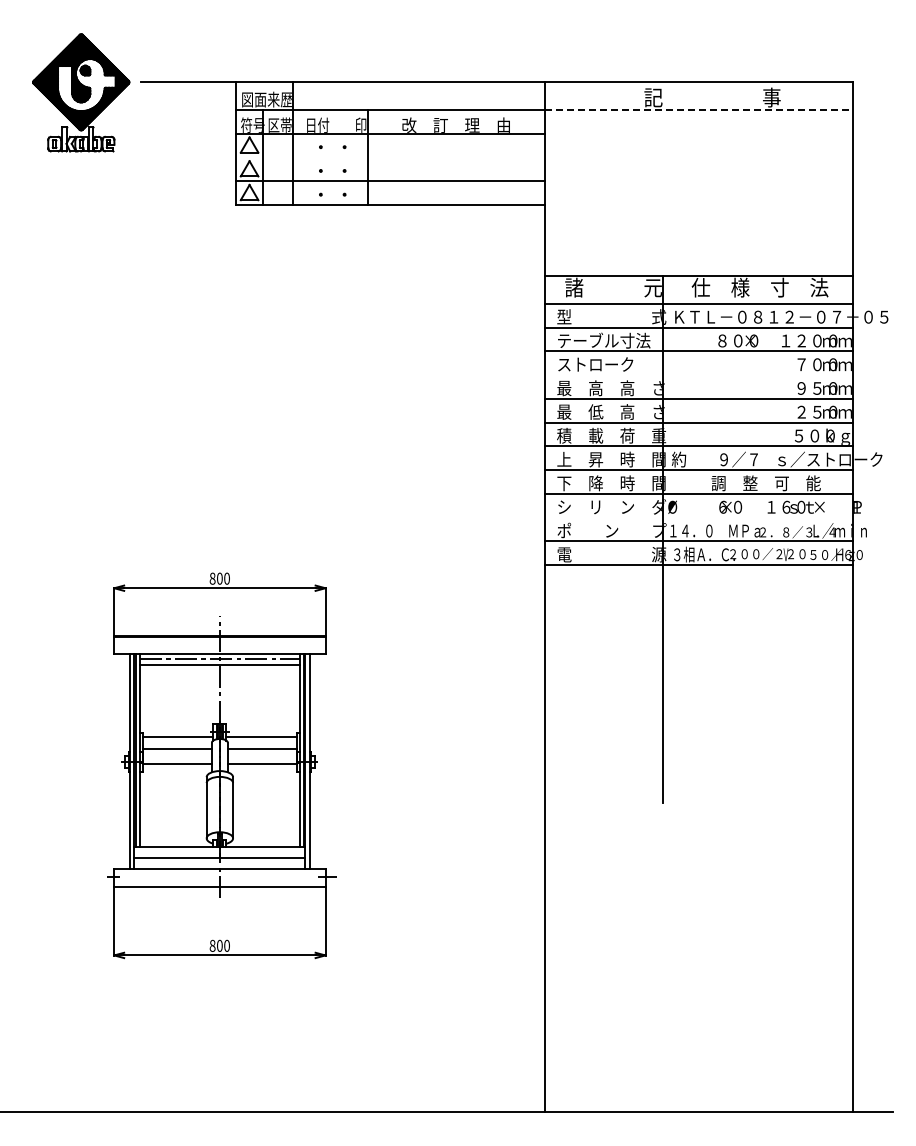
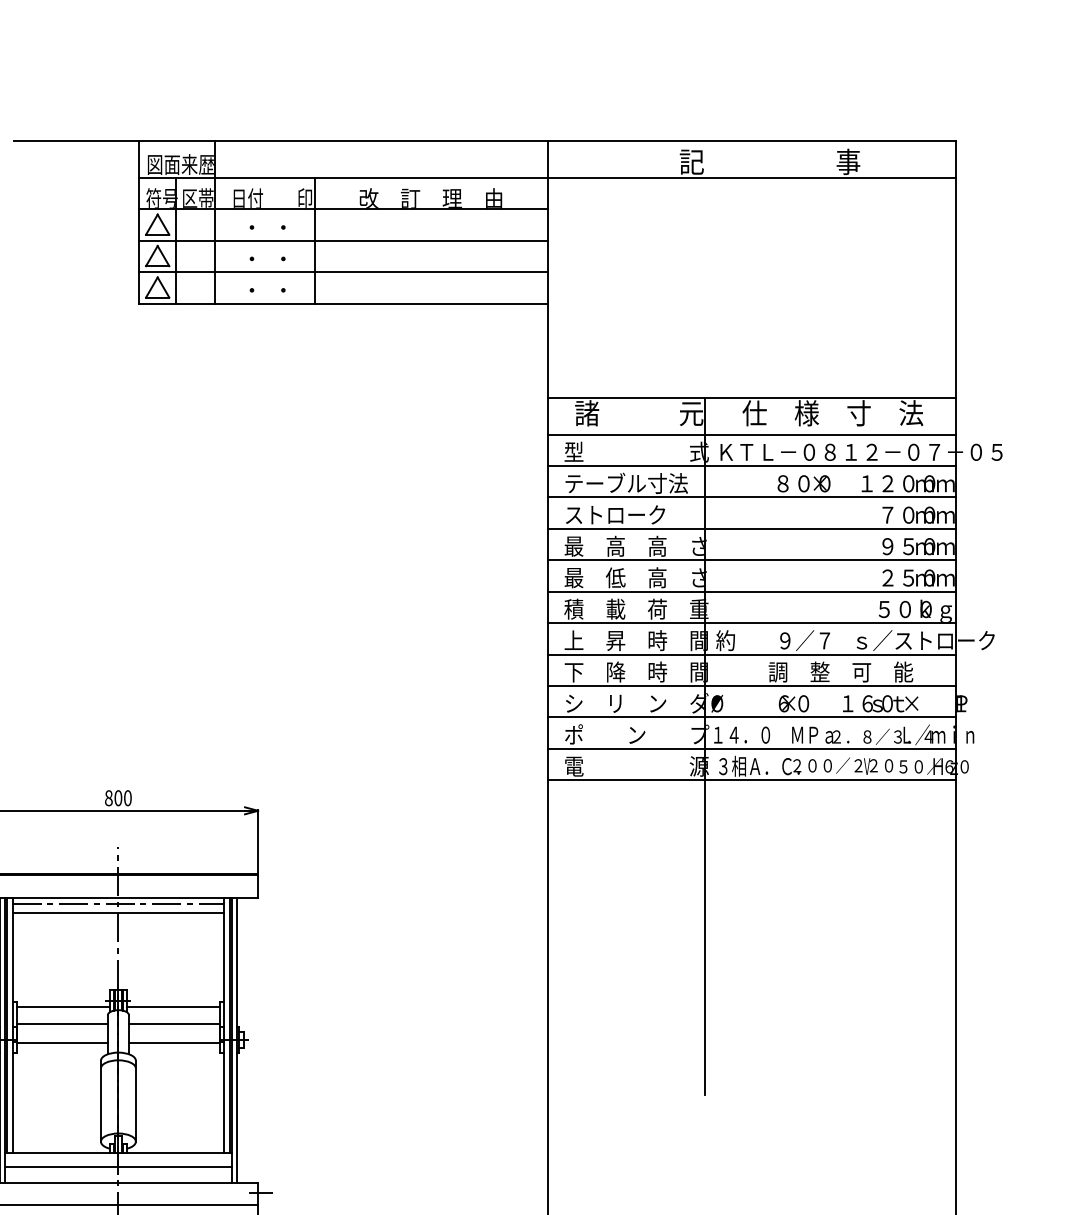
line: (699, 109) -> (752, 177), dashed -> solid
line: (389, 157) -> (342, 241), added
line: (698, 375) -> (751, 529), added
line: (698, 517) -> (751, 717), added

